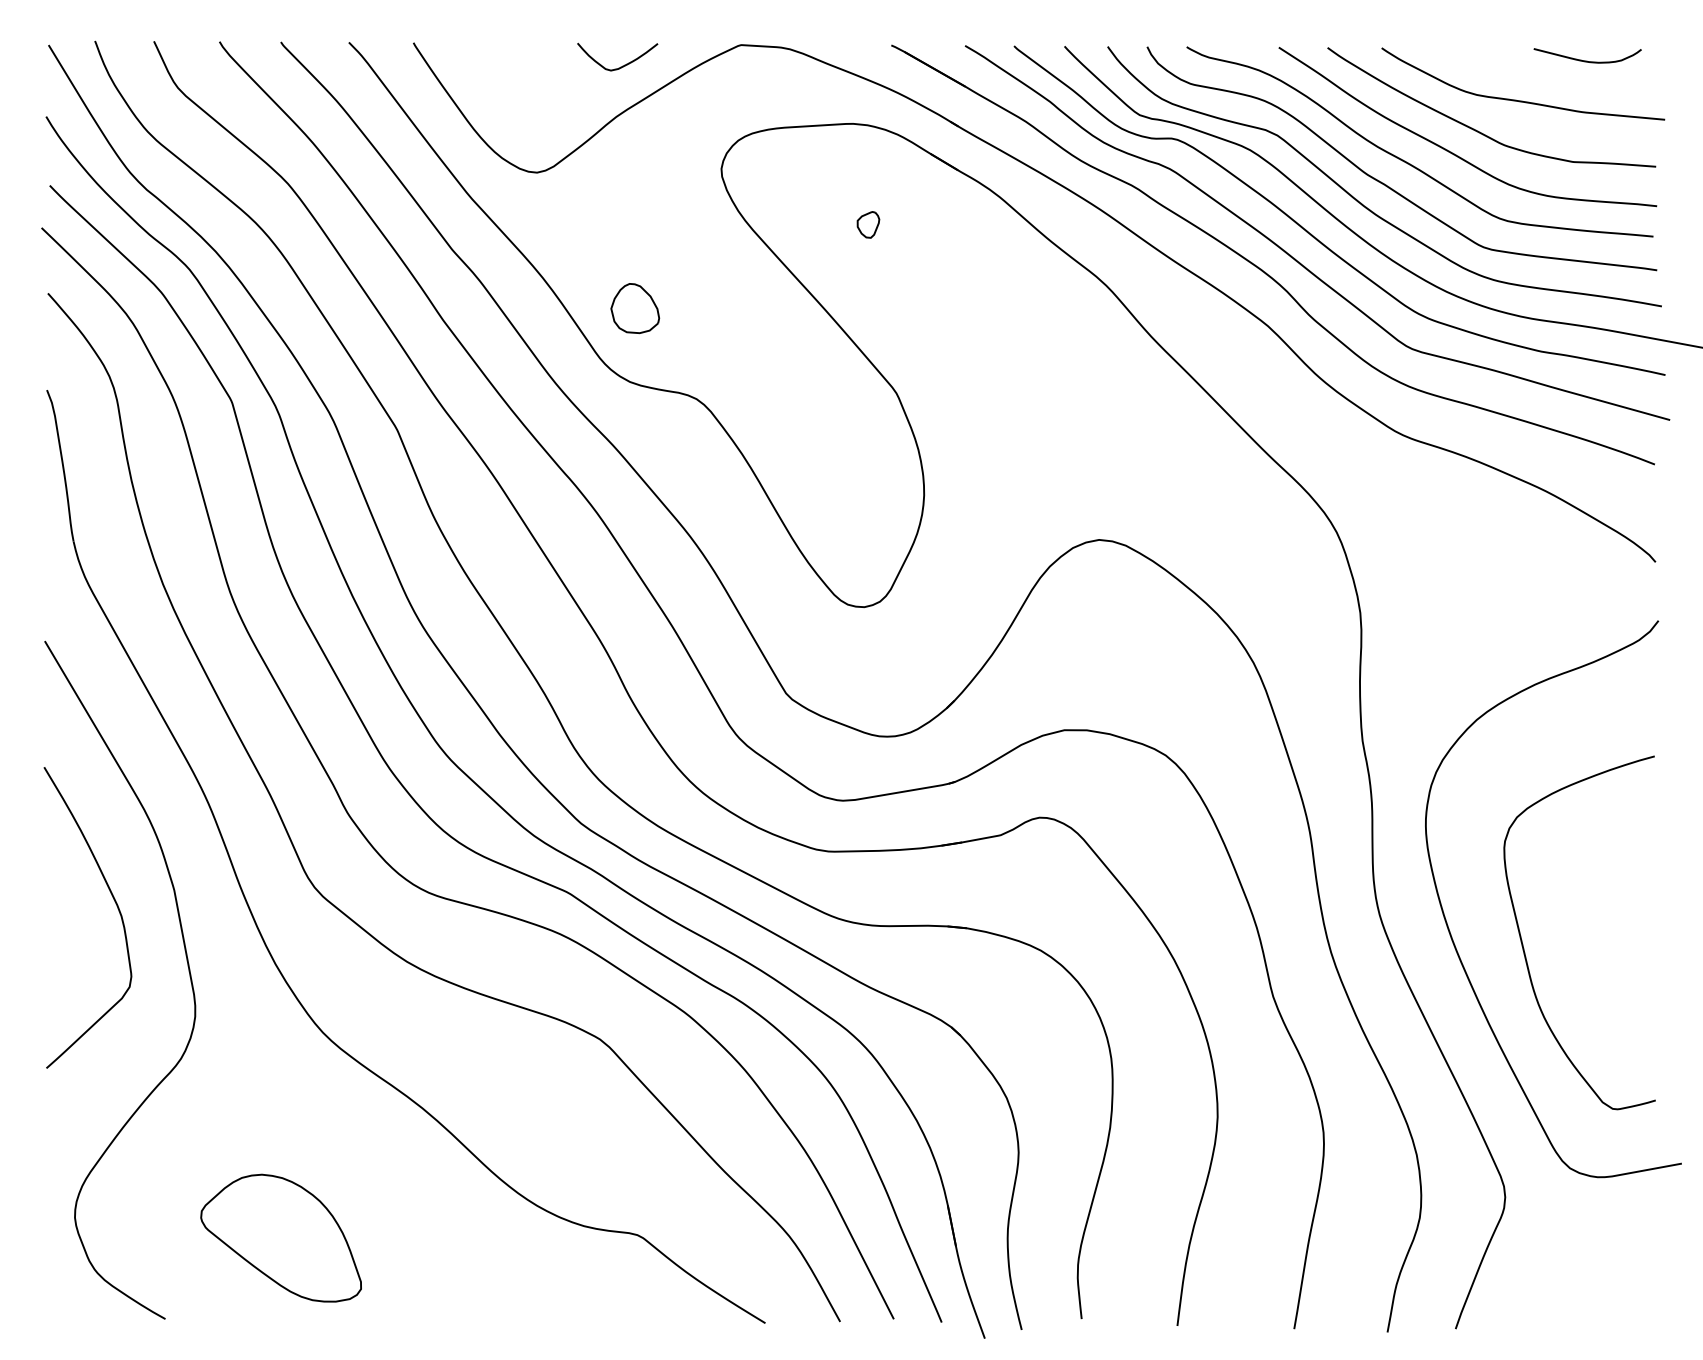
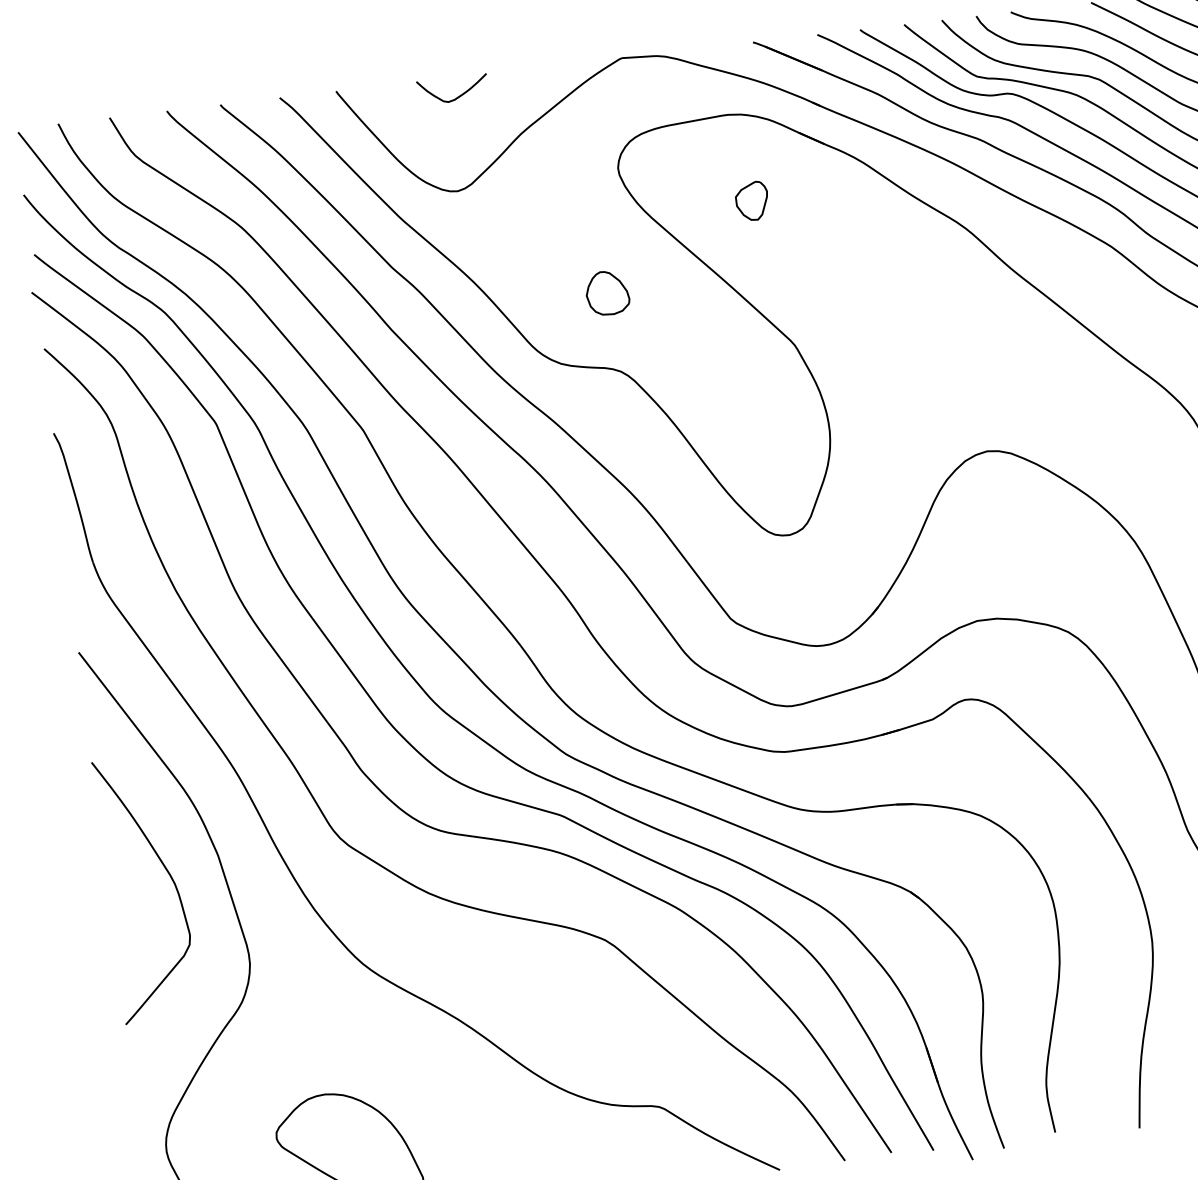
curve: (622, 65) -> (457, 96), moved
part: (868, 224) -> (752, 200), size x1.67
part: (635, 308) -> (607, 293), moved

